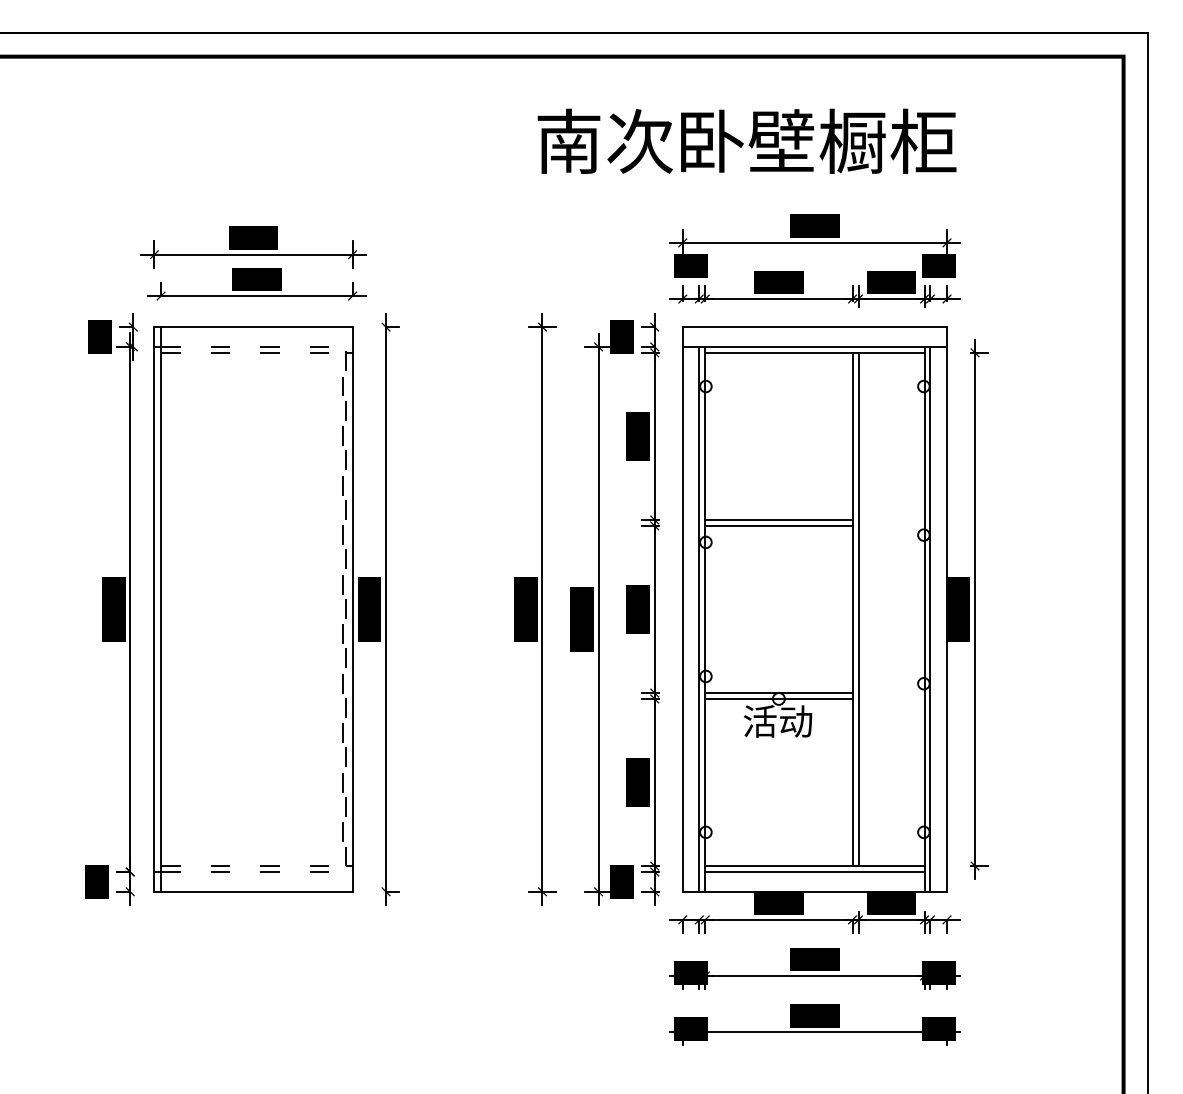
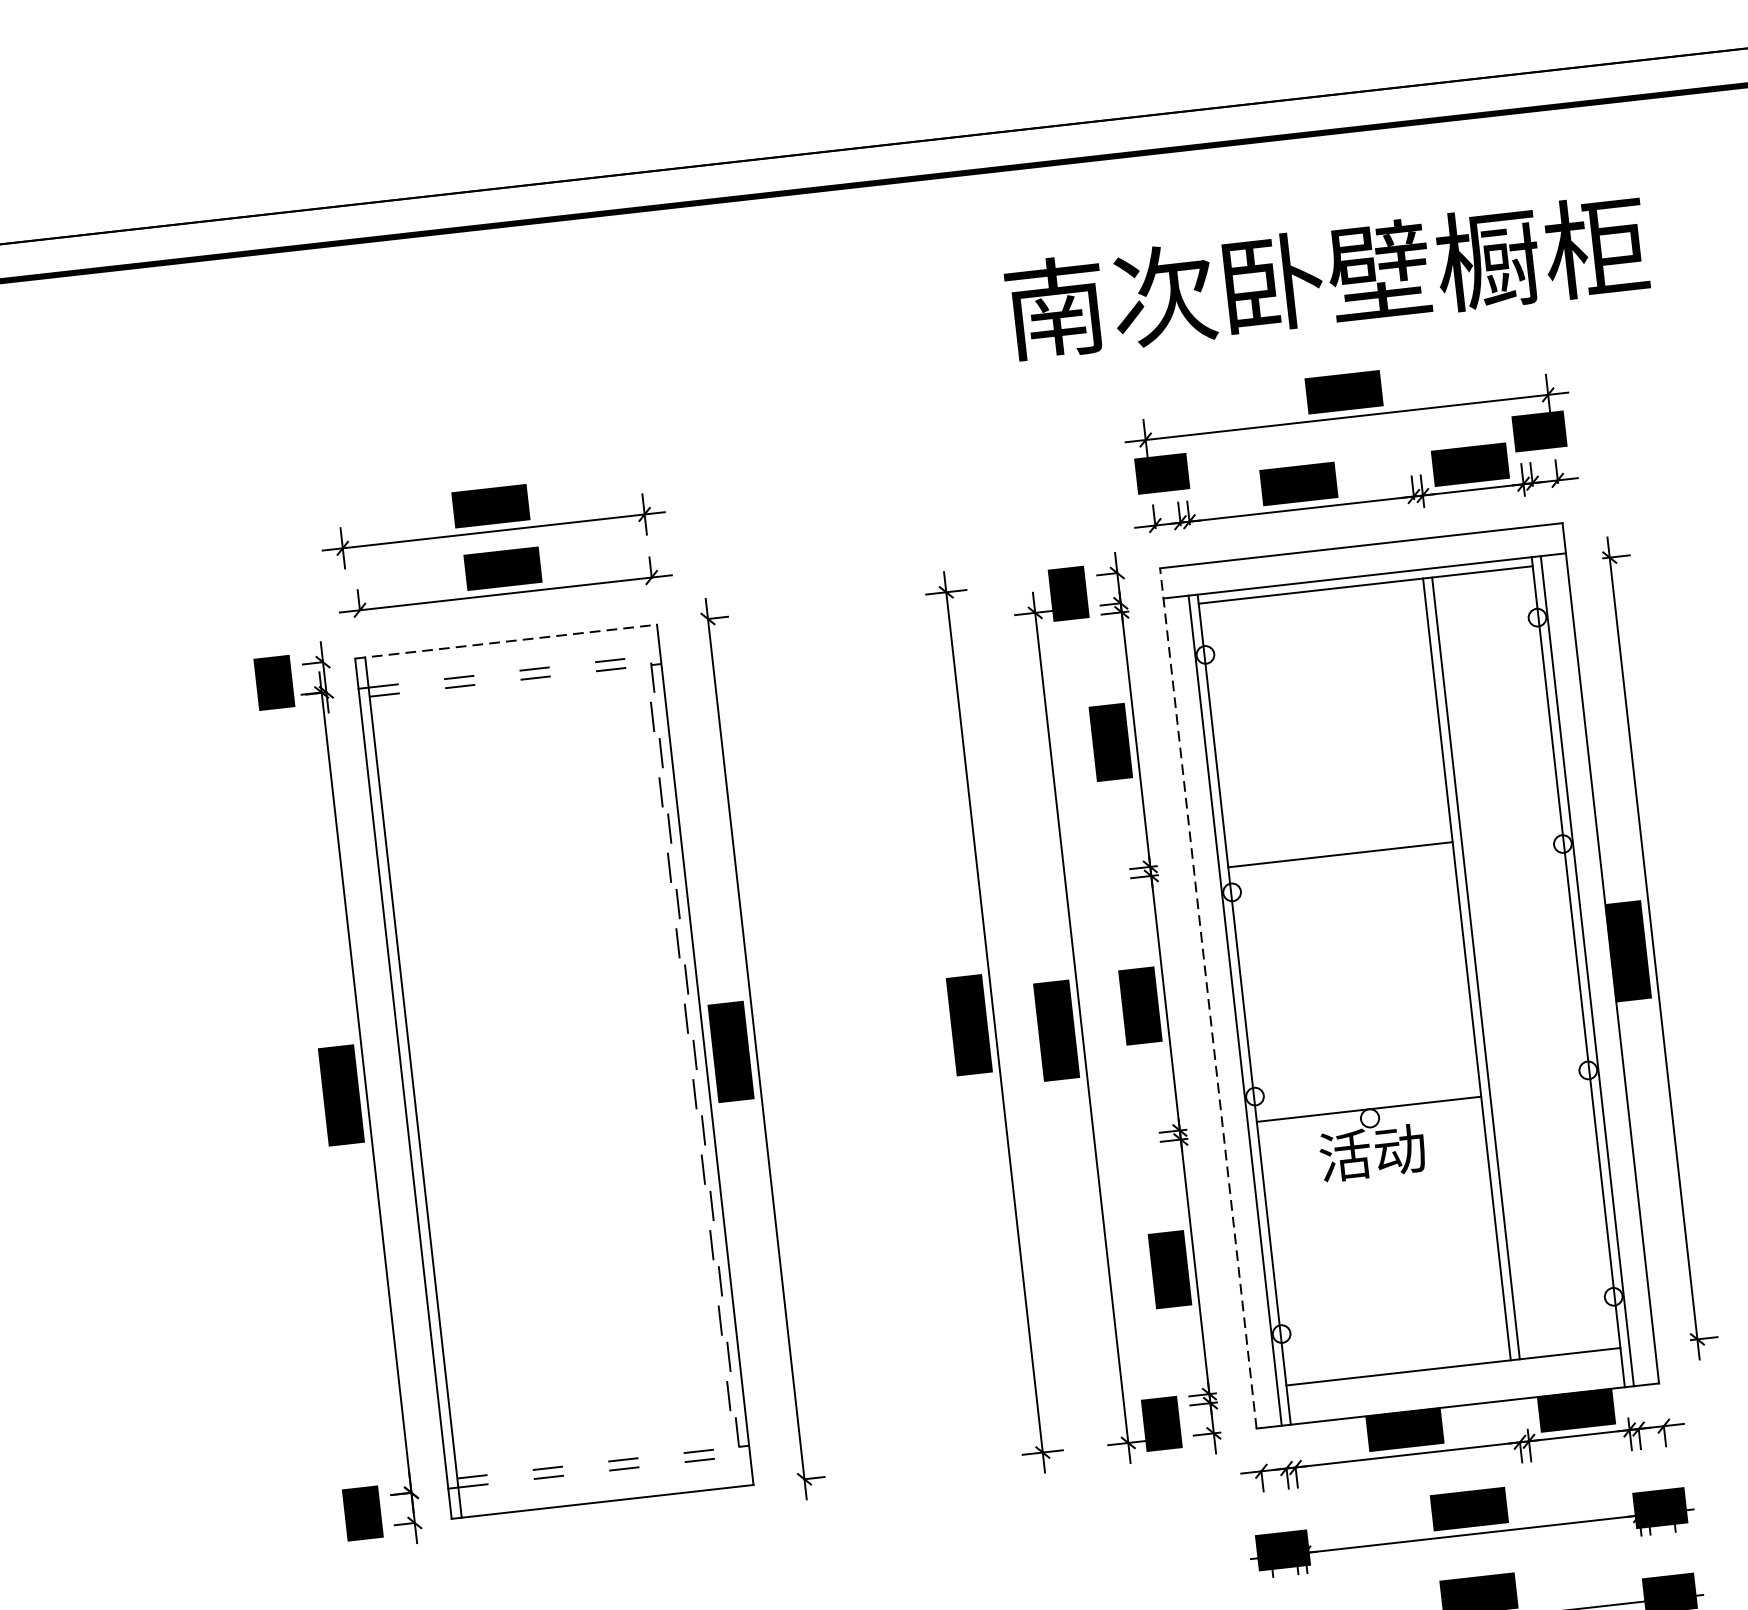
text: (746, 140) -> (1325, 275), moved
line: (253, 327) -> (506, 642), solid -> dashed
line: (778, 519) -> (1338, 845), removed
line: (682, 608) -> (1207, 997), solid -> dashed
line: (778, 698) -> (1369, 1117), removed
line: (814, 871) -> (1453, 1375), removed

